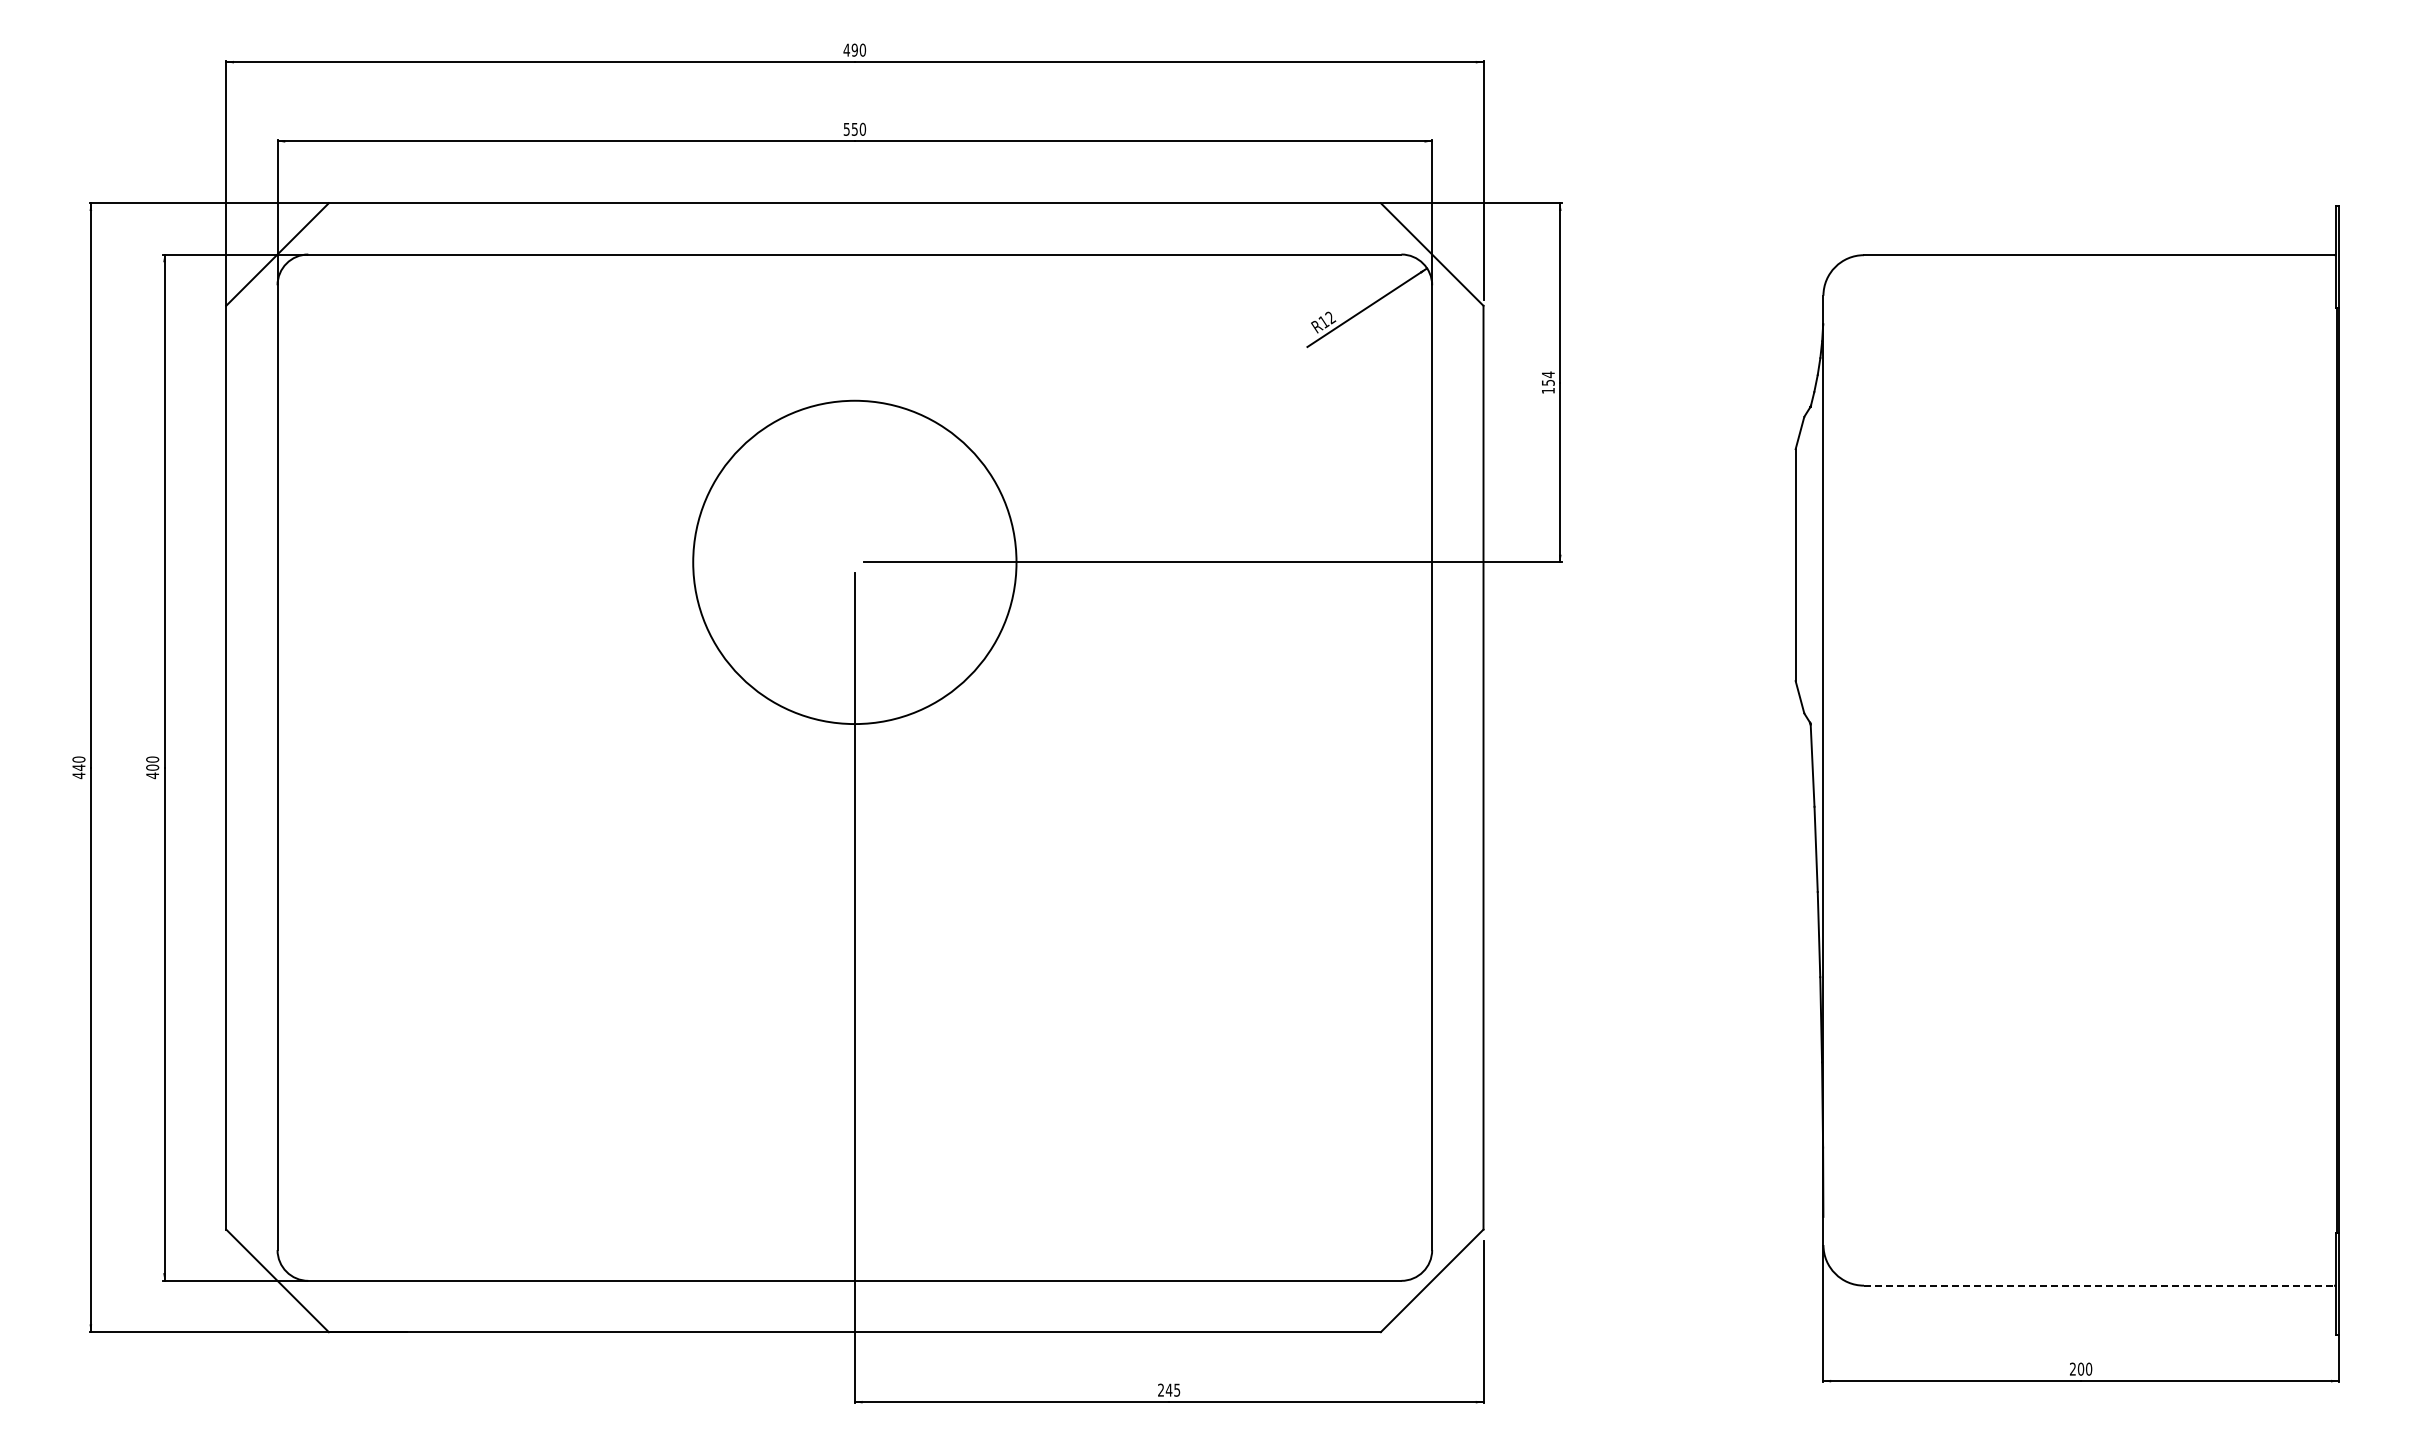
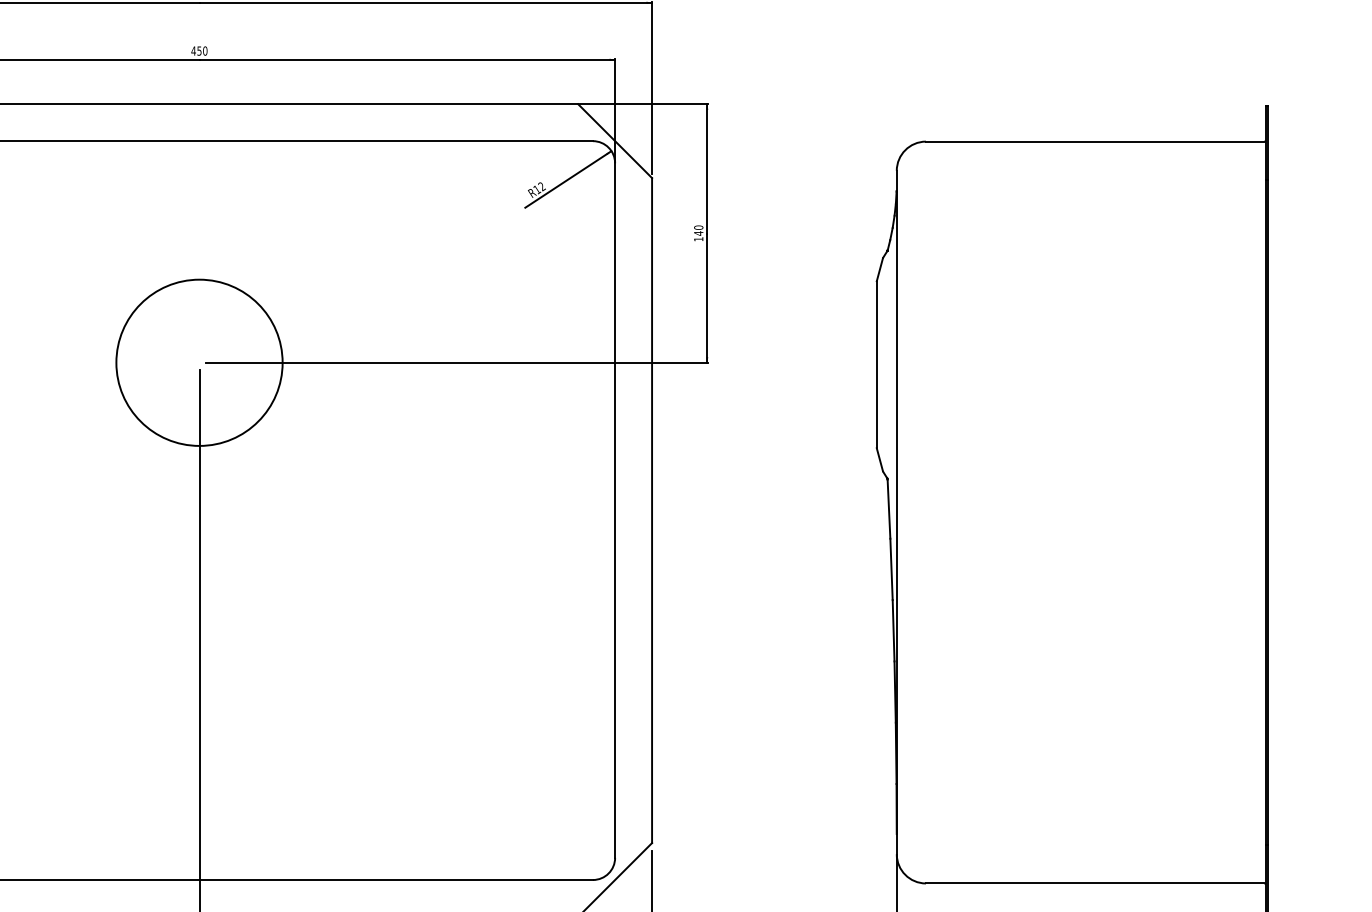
text: (846, 129) -> (193, 51), 550 -> 450
text: (1547, 378) -> (698, 230), 154 -> 140
circle: (854, 561) -> (199, 362), size x0.71
line: (2099, 1285) -> (1095, 883), dashed -> solid

